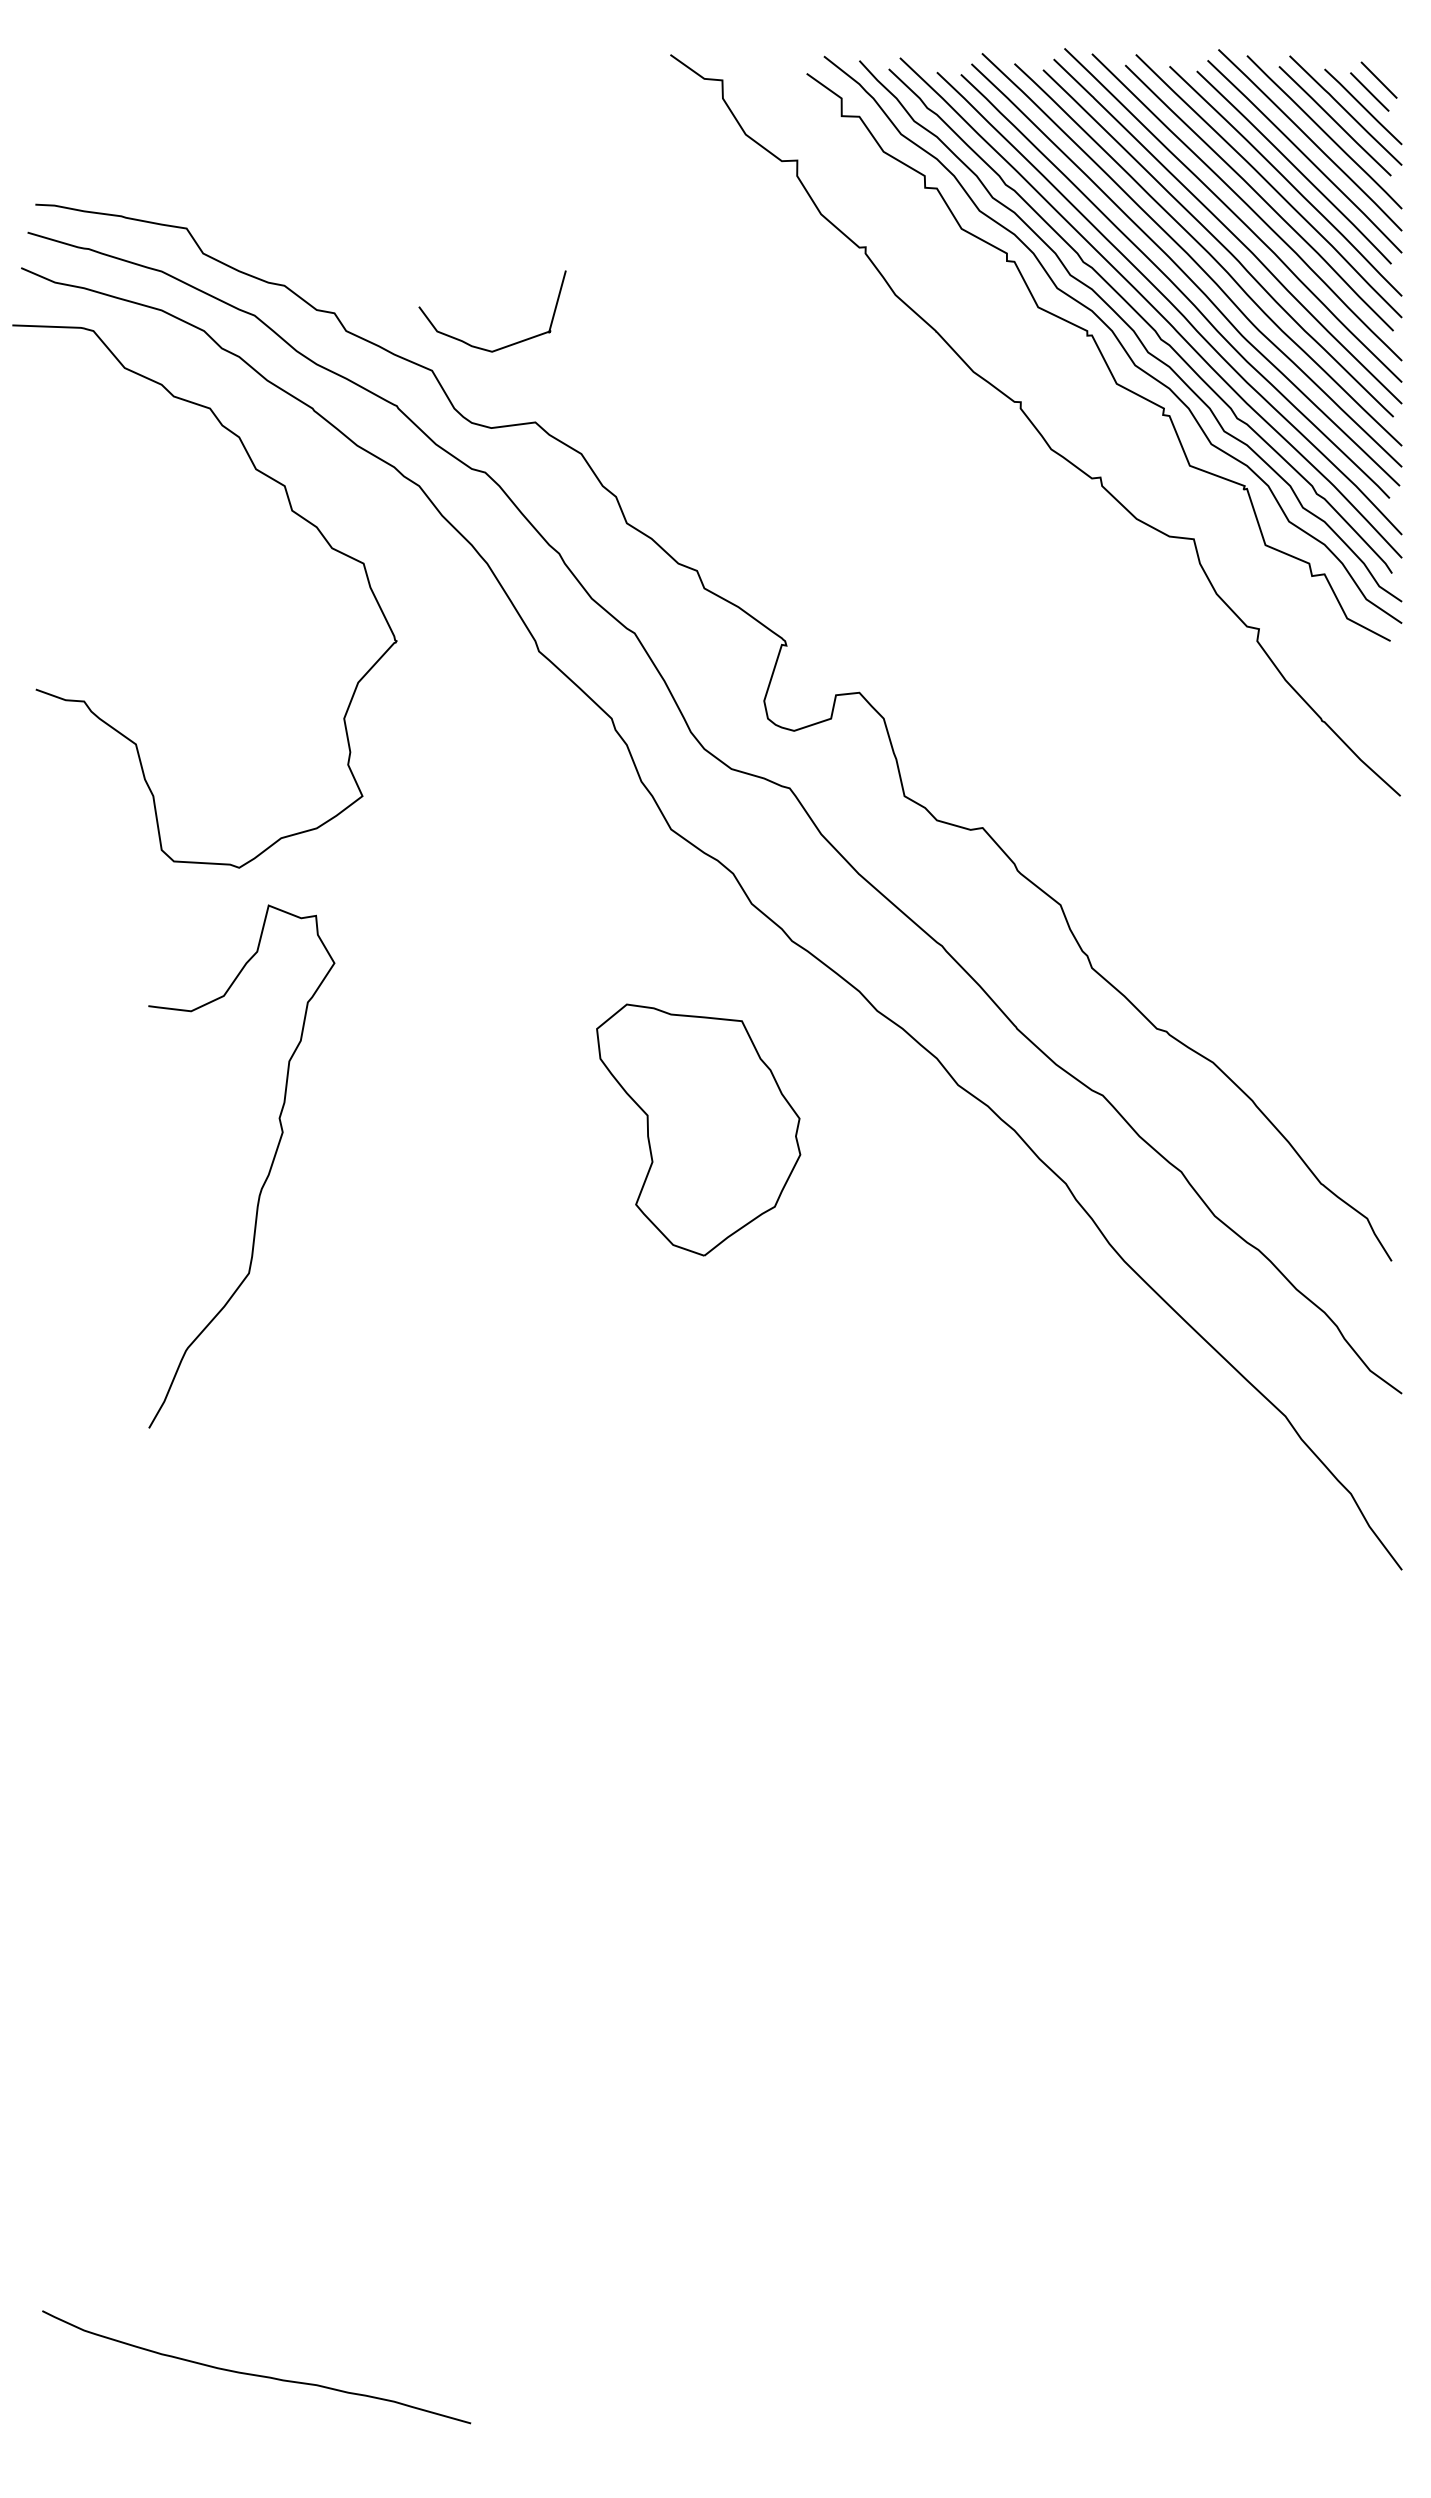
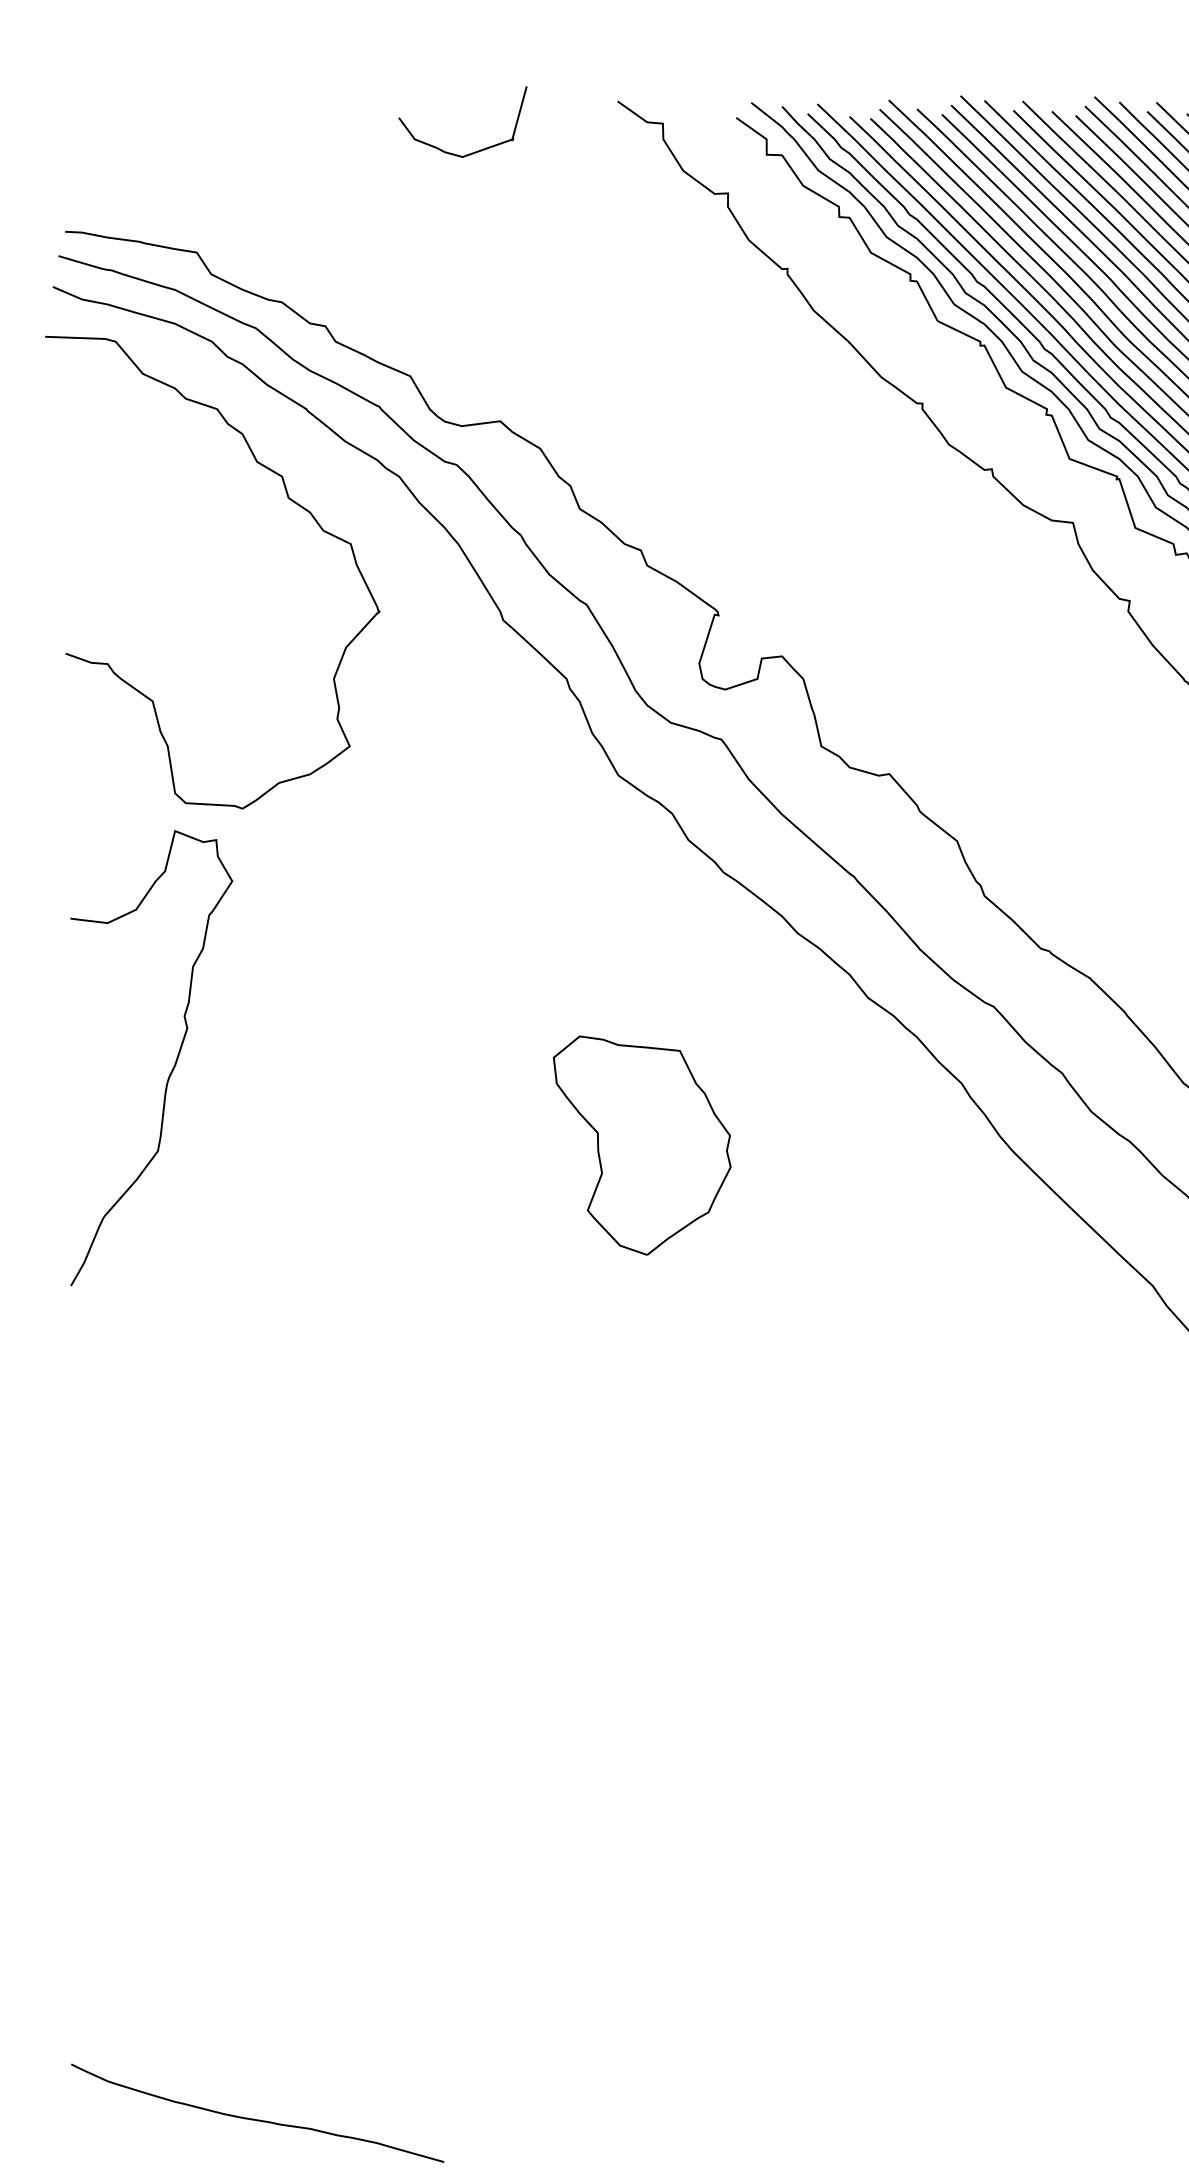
curve: (503, 346) -> (472, 152), moved
part: (698, 1129) -> (642, 1145), moved
curve: (265, 1178) -> (172, 1068), moved

